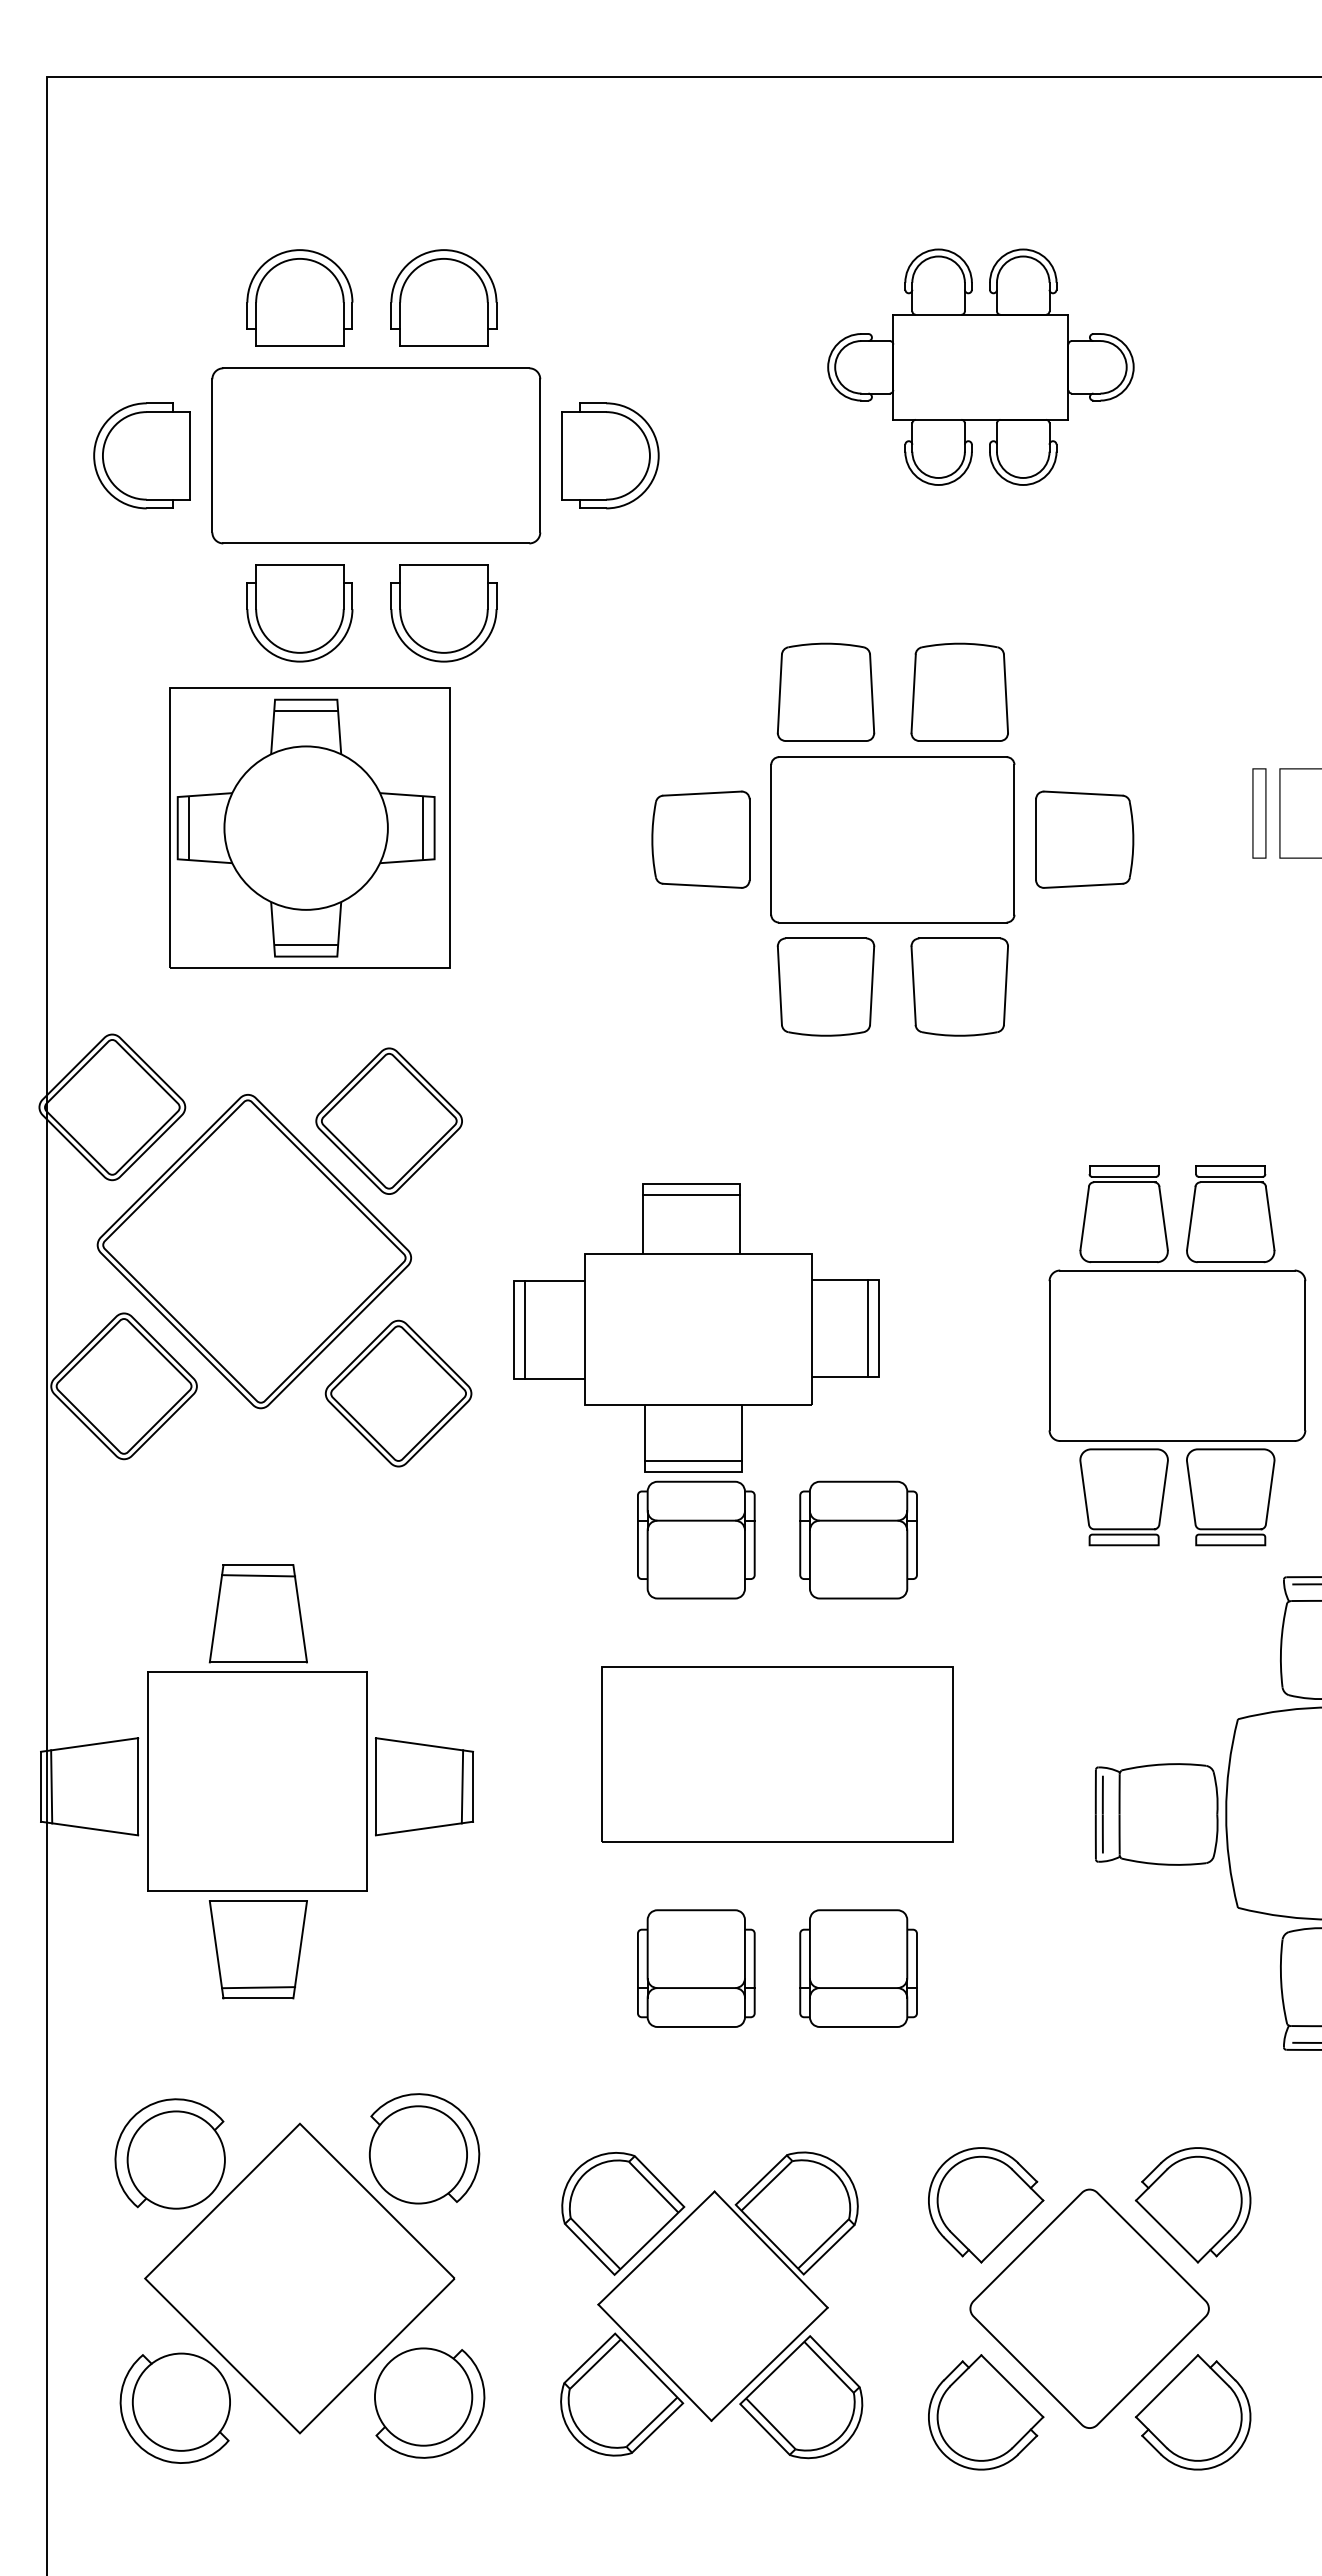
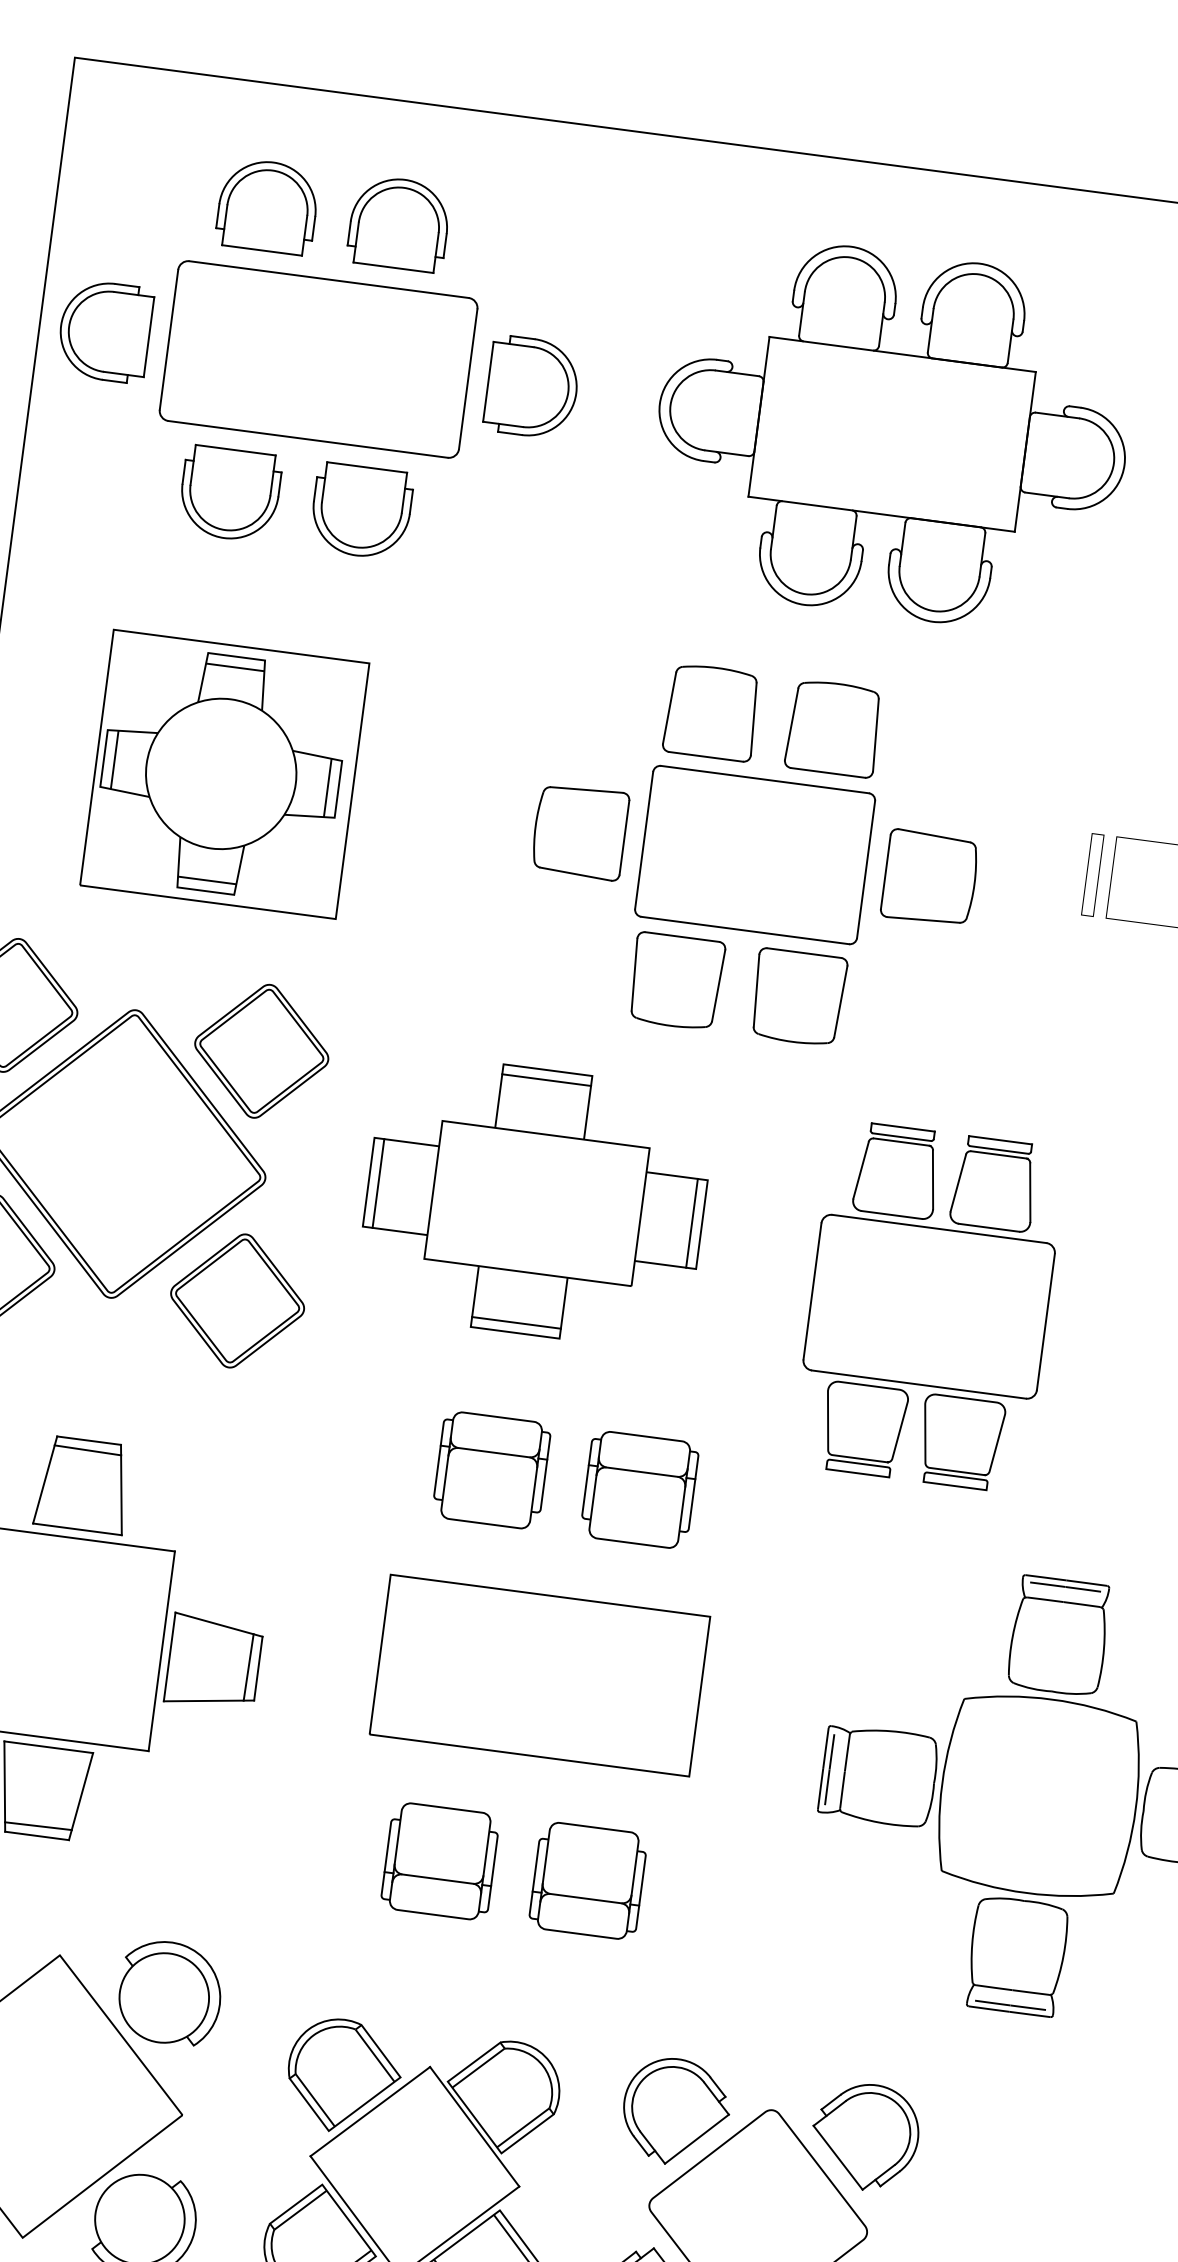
part: (980, 367) -> (891, 434), size x1.67
part: (376, 455) -> (318, 359), moved
part: (696, 1327) -> (535, 1201), moved
part: (1177, 1355) -> (929, 1306), moved

